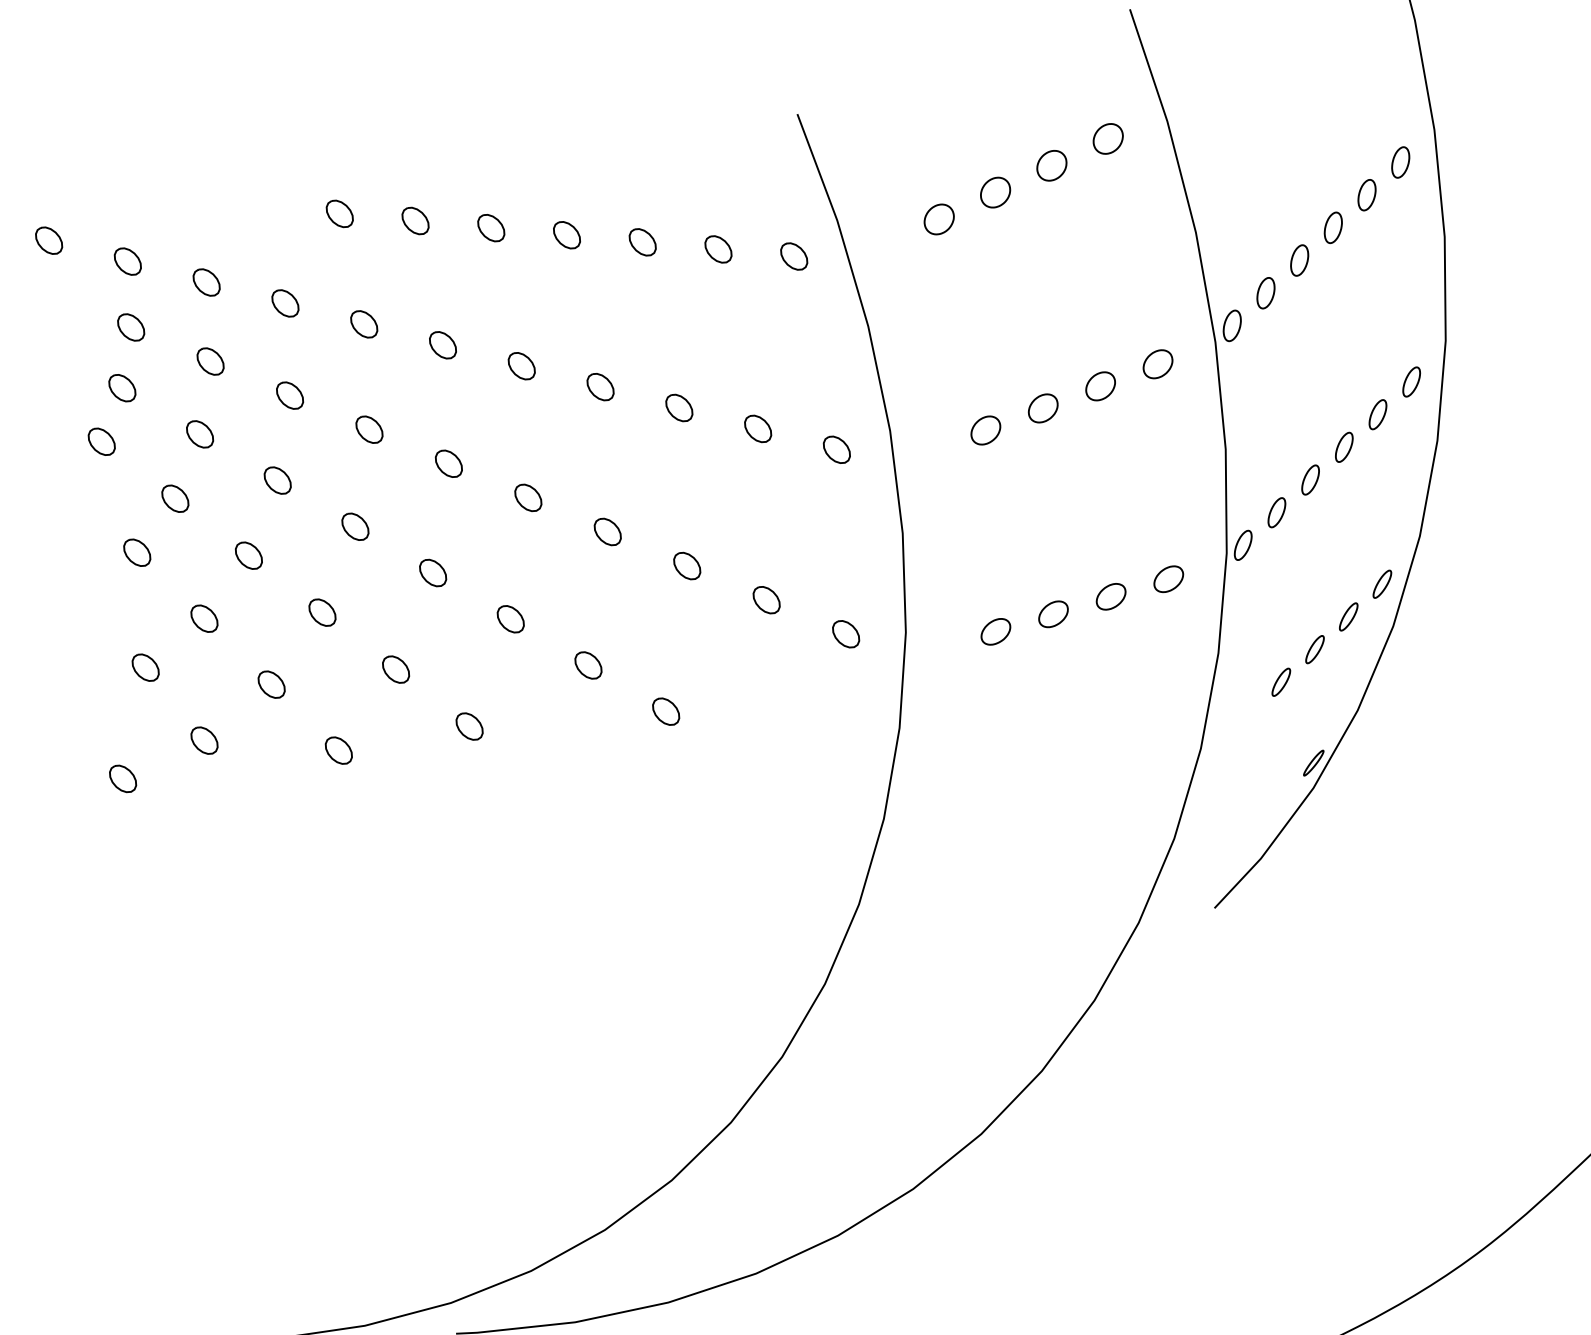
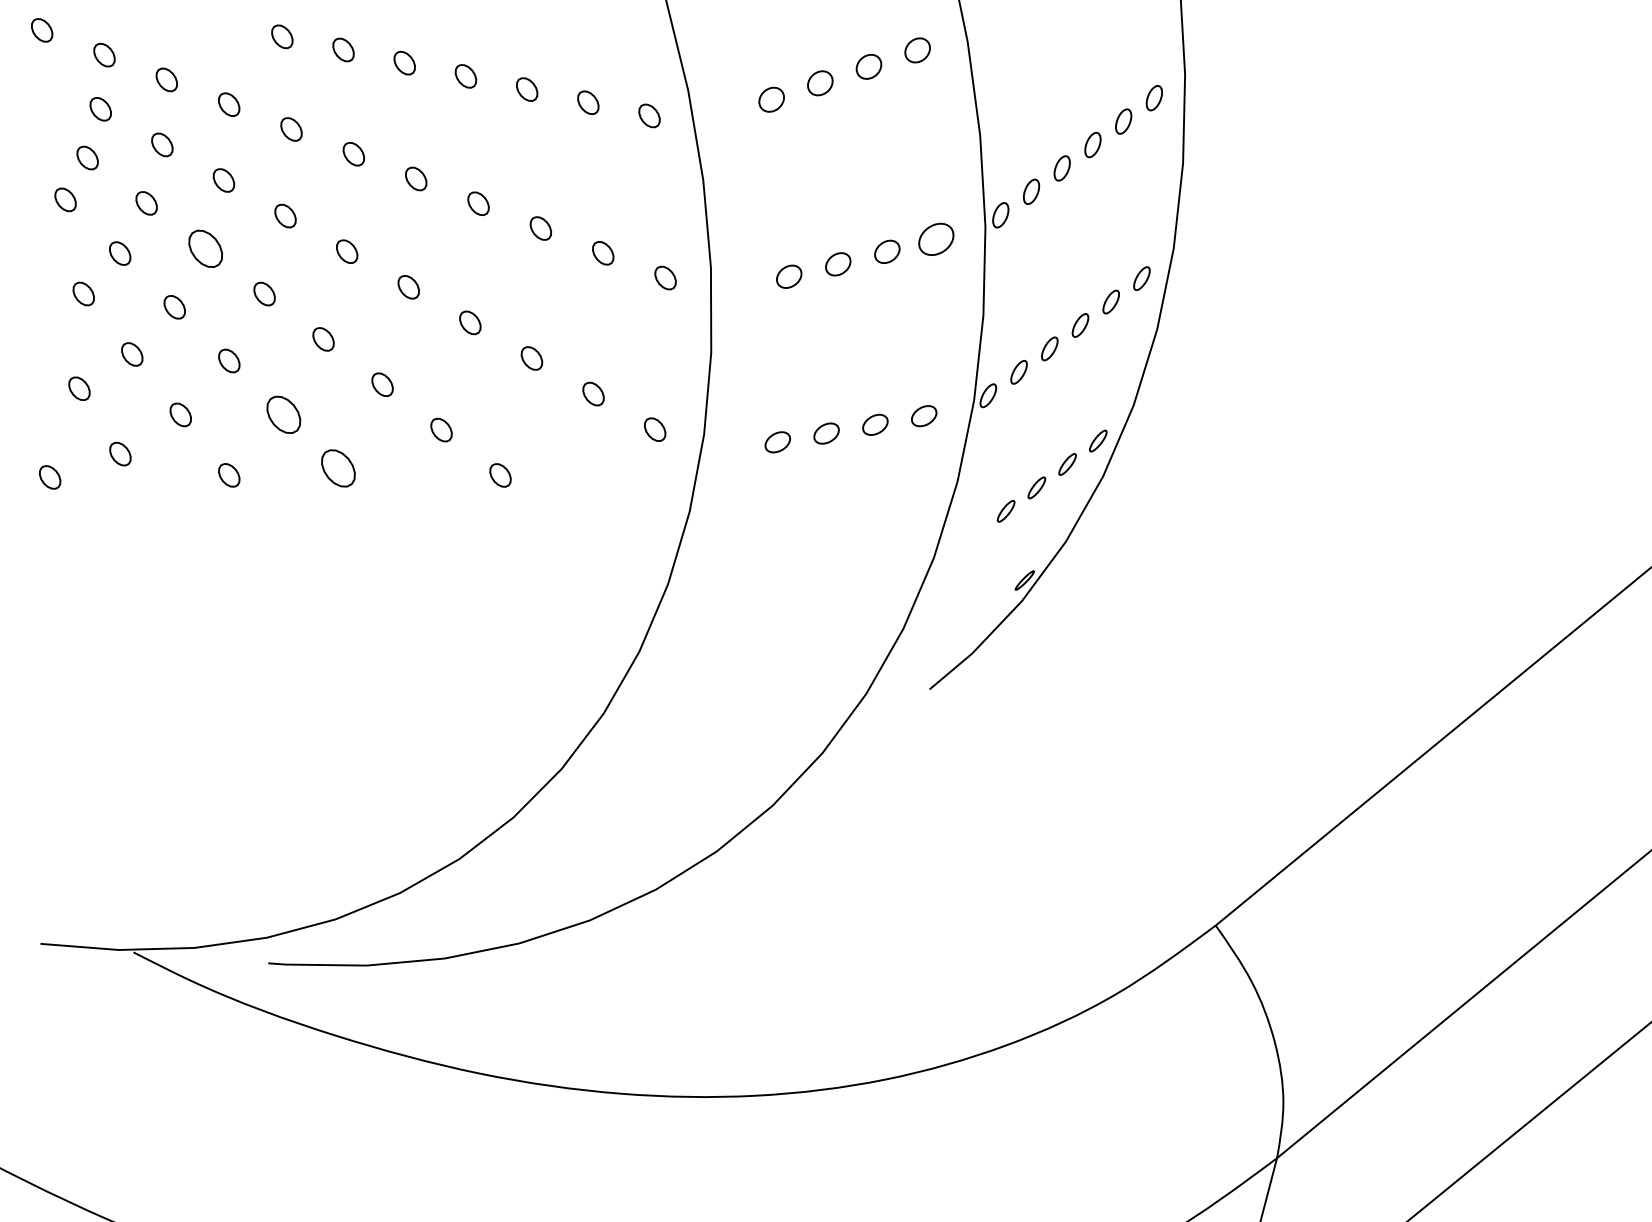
part: (1158, 364) -> (936, 239), size x1.4
part: (277, 480) -> (205, 248), size x1.6
part: (395, 669) -> (283, 414), size x1.6
part: (469, 726) -> (338, 468), size x1.6

